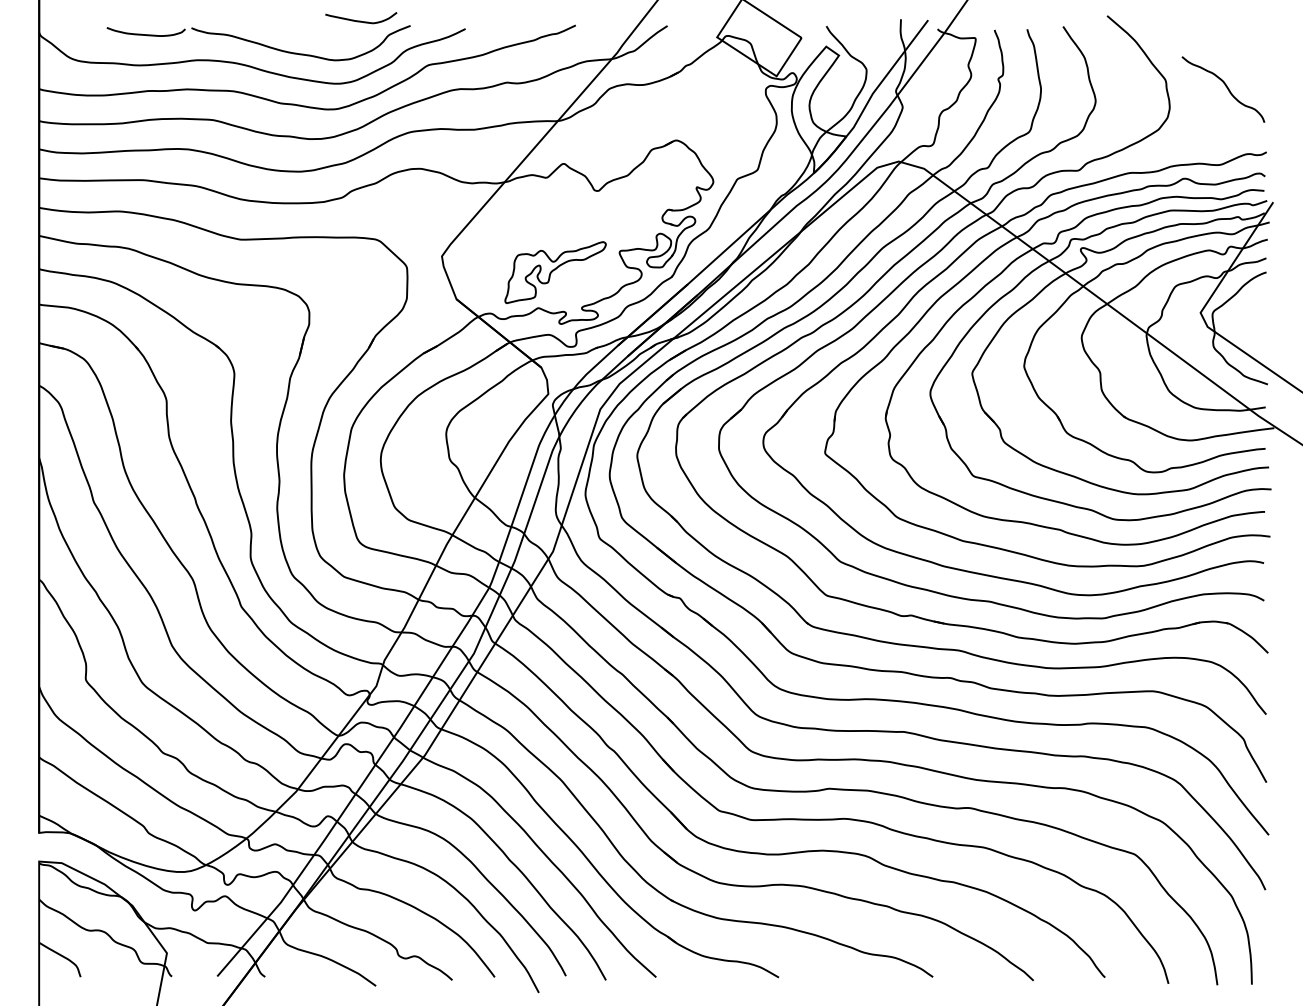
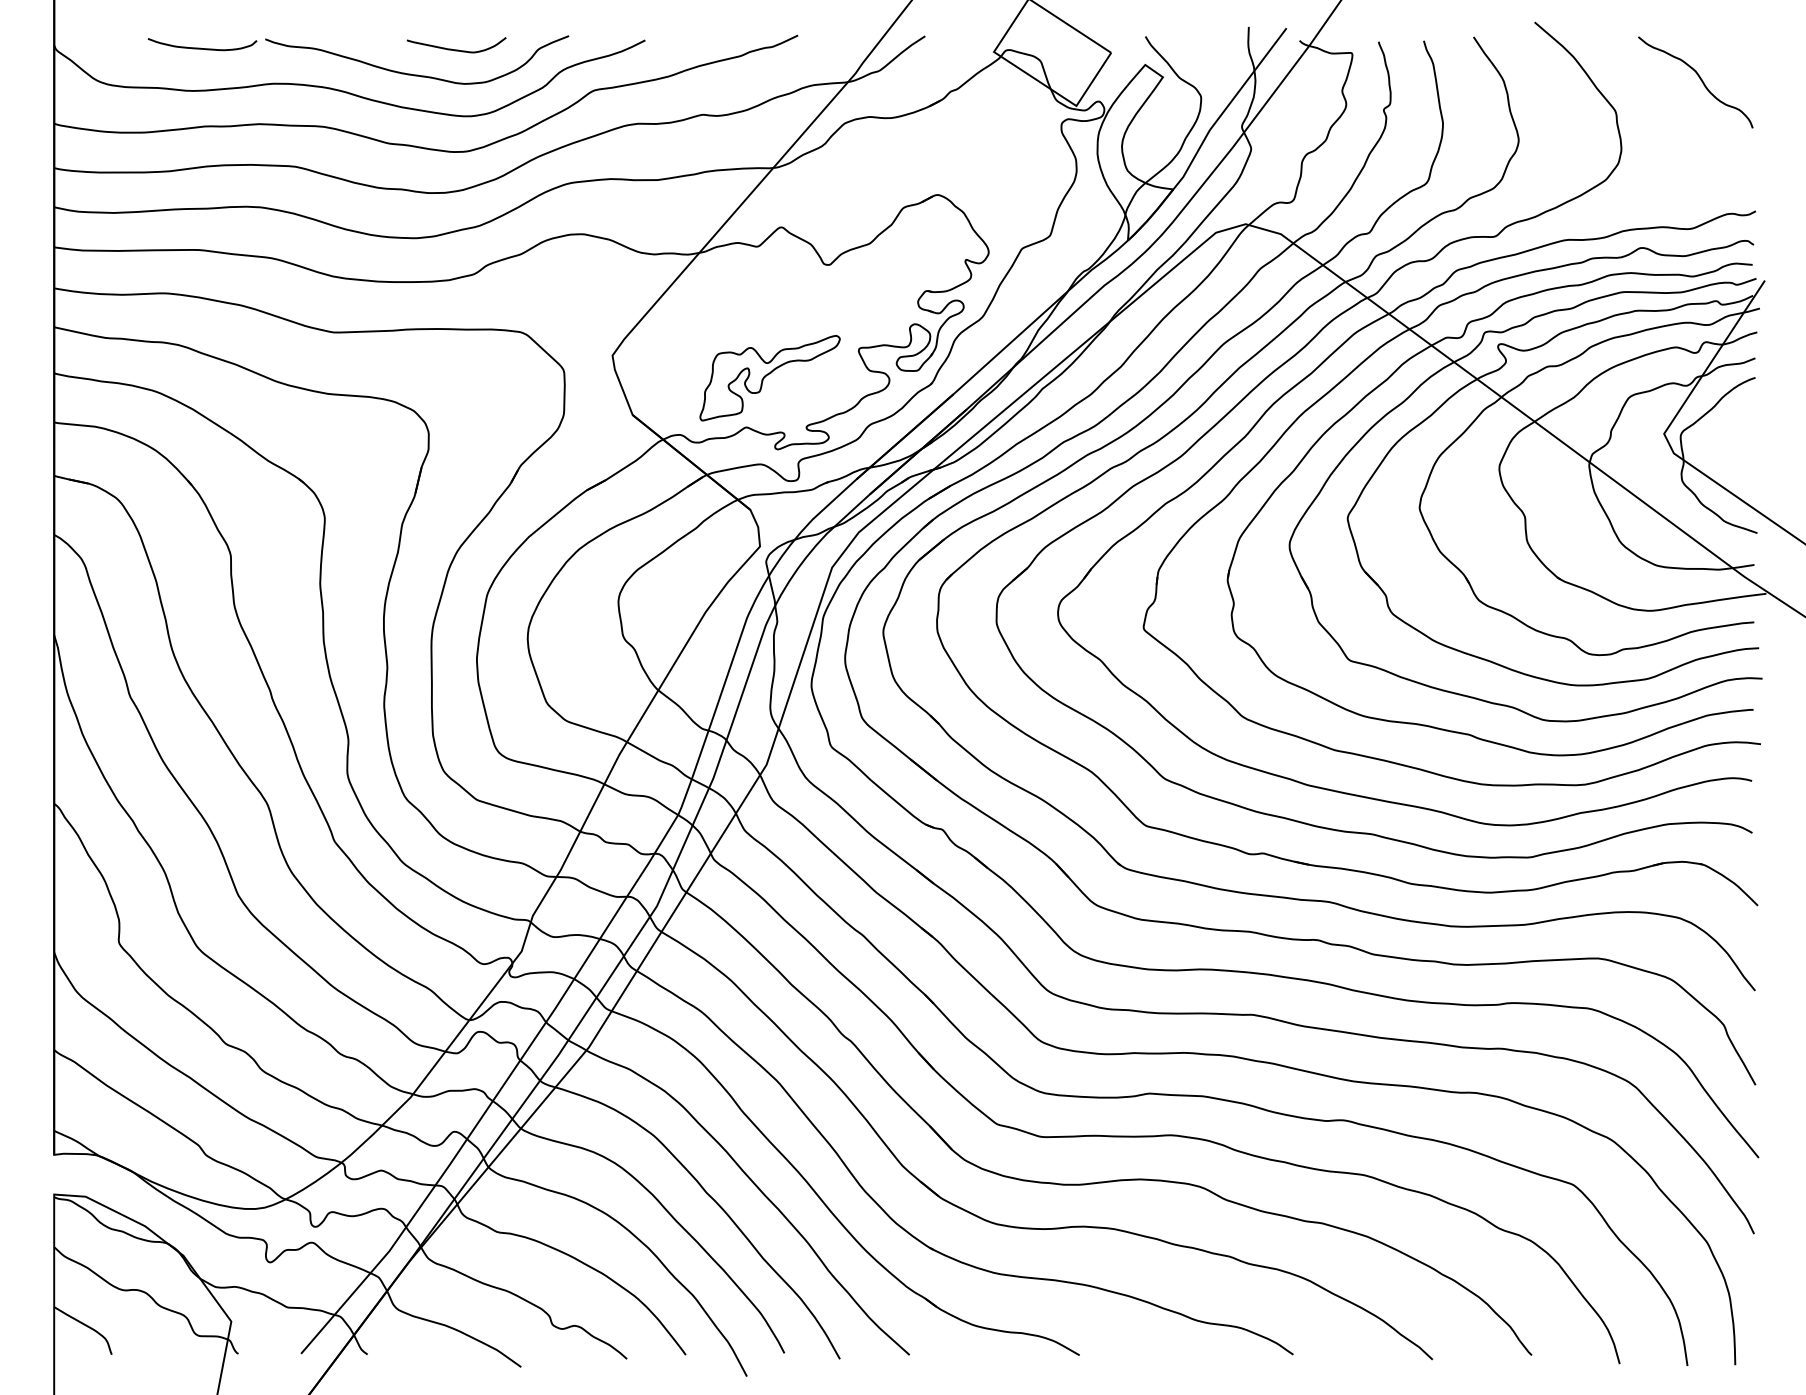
curve: (361, 21) -> (456, 49), moved
curve: (1226, 88) -> (1700, 80), moved

